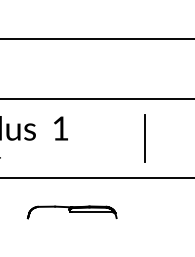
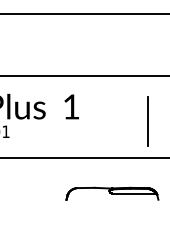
line: (144, 138) -> (147, 121), moved
part: (71, 212) -> (111, 193), moved

